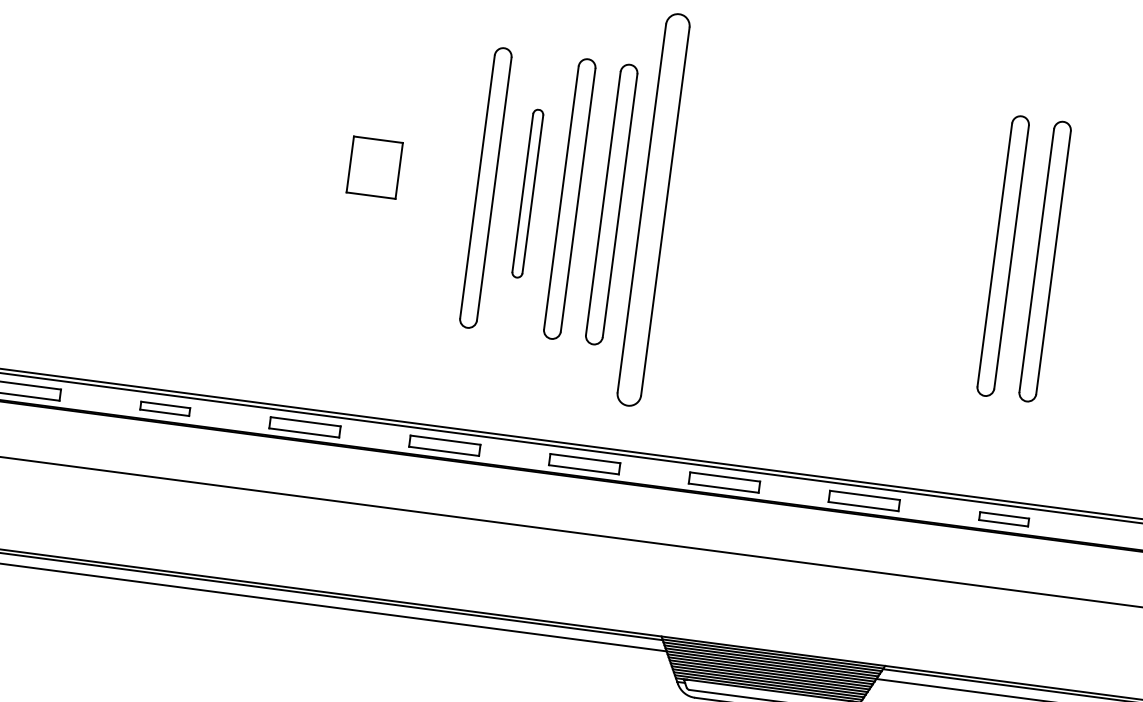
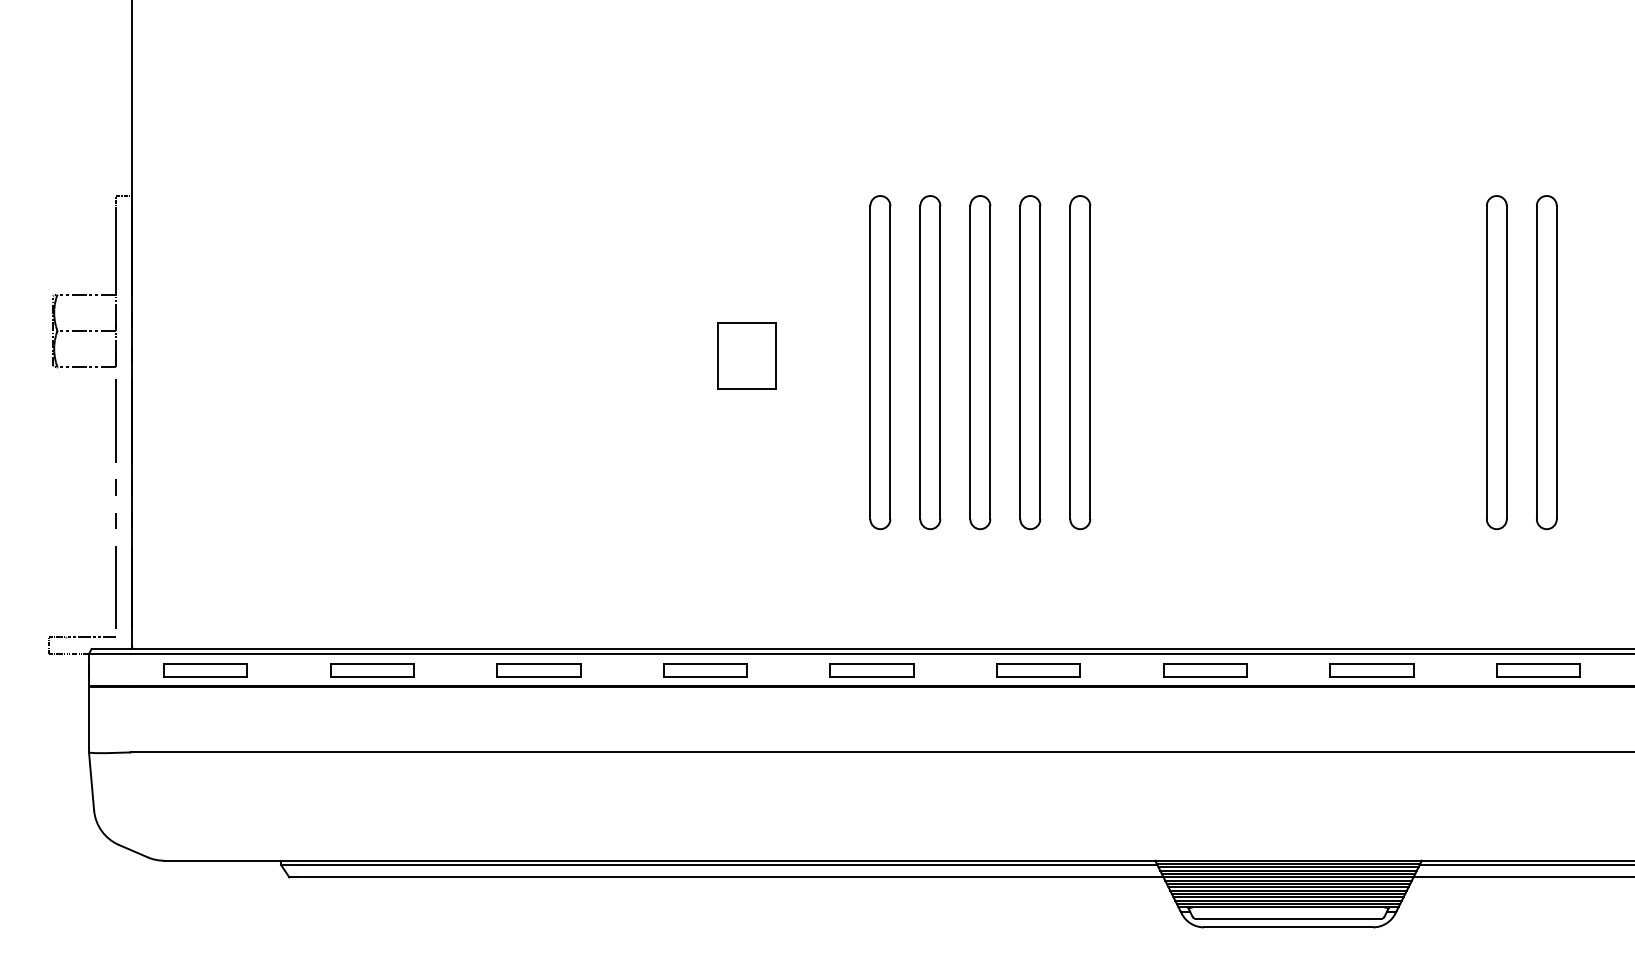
part: (527, 193) -> (930, 362), size x1.67
part: (653, 210) -> (1080, 362), size x0.71
part: (164, 408) -> (538, 670), size x1.43
part: (1004, 519) -> (1538, 670), size x1.43

